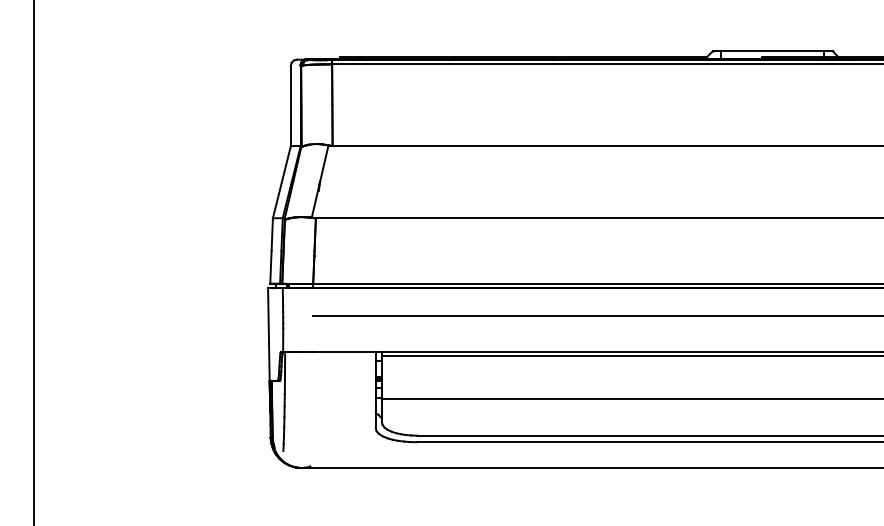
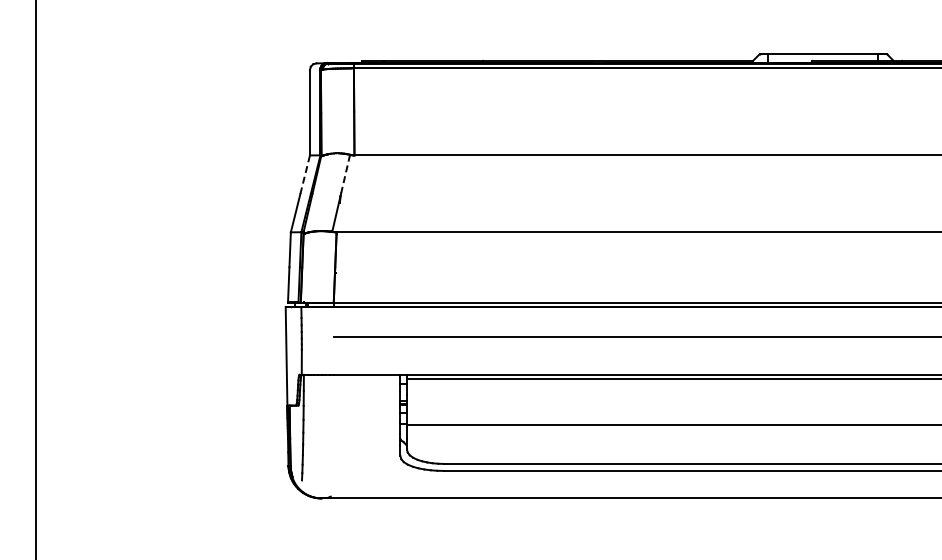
line: (286, 163) -> (305, 174), solid -> dashed
line: (324, 163) -> (345, 174), solid -> dashed

